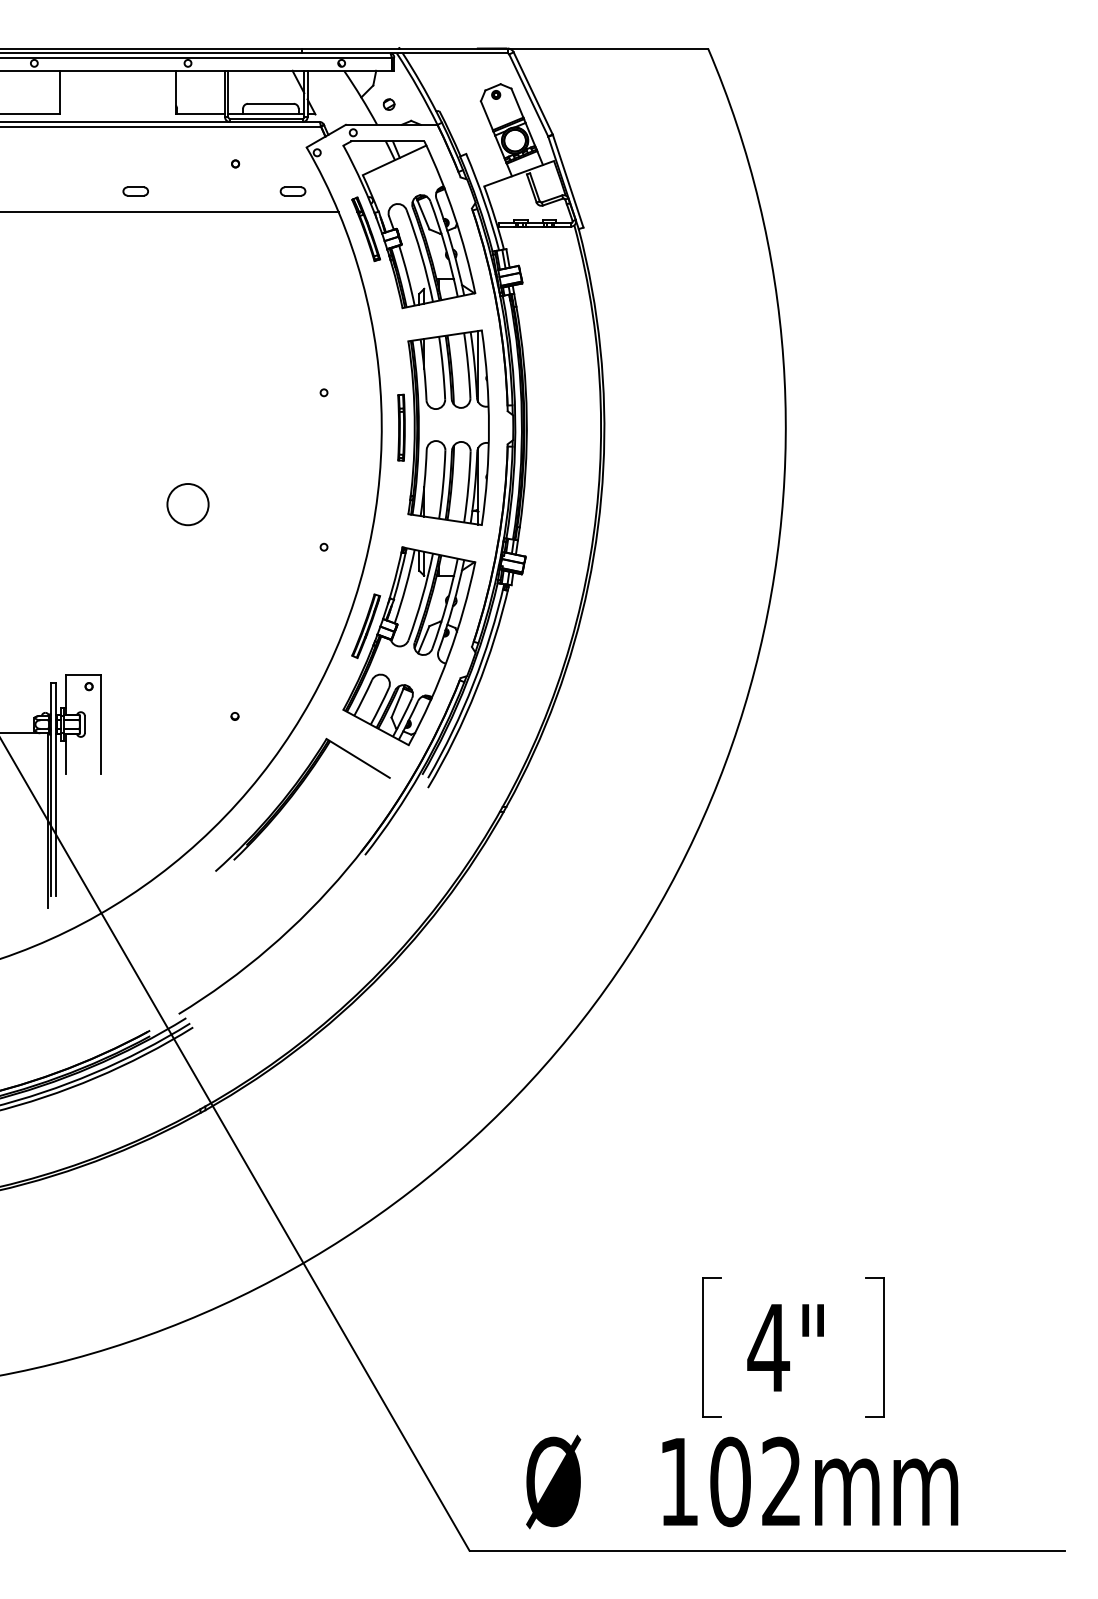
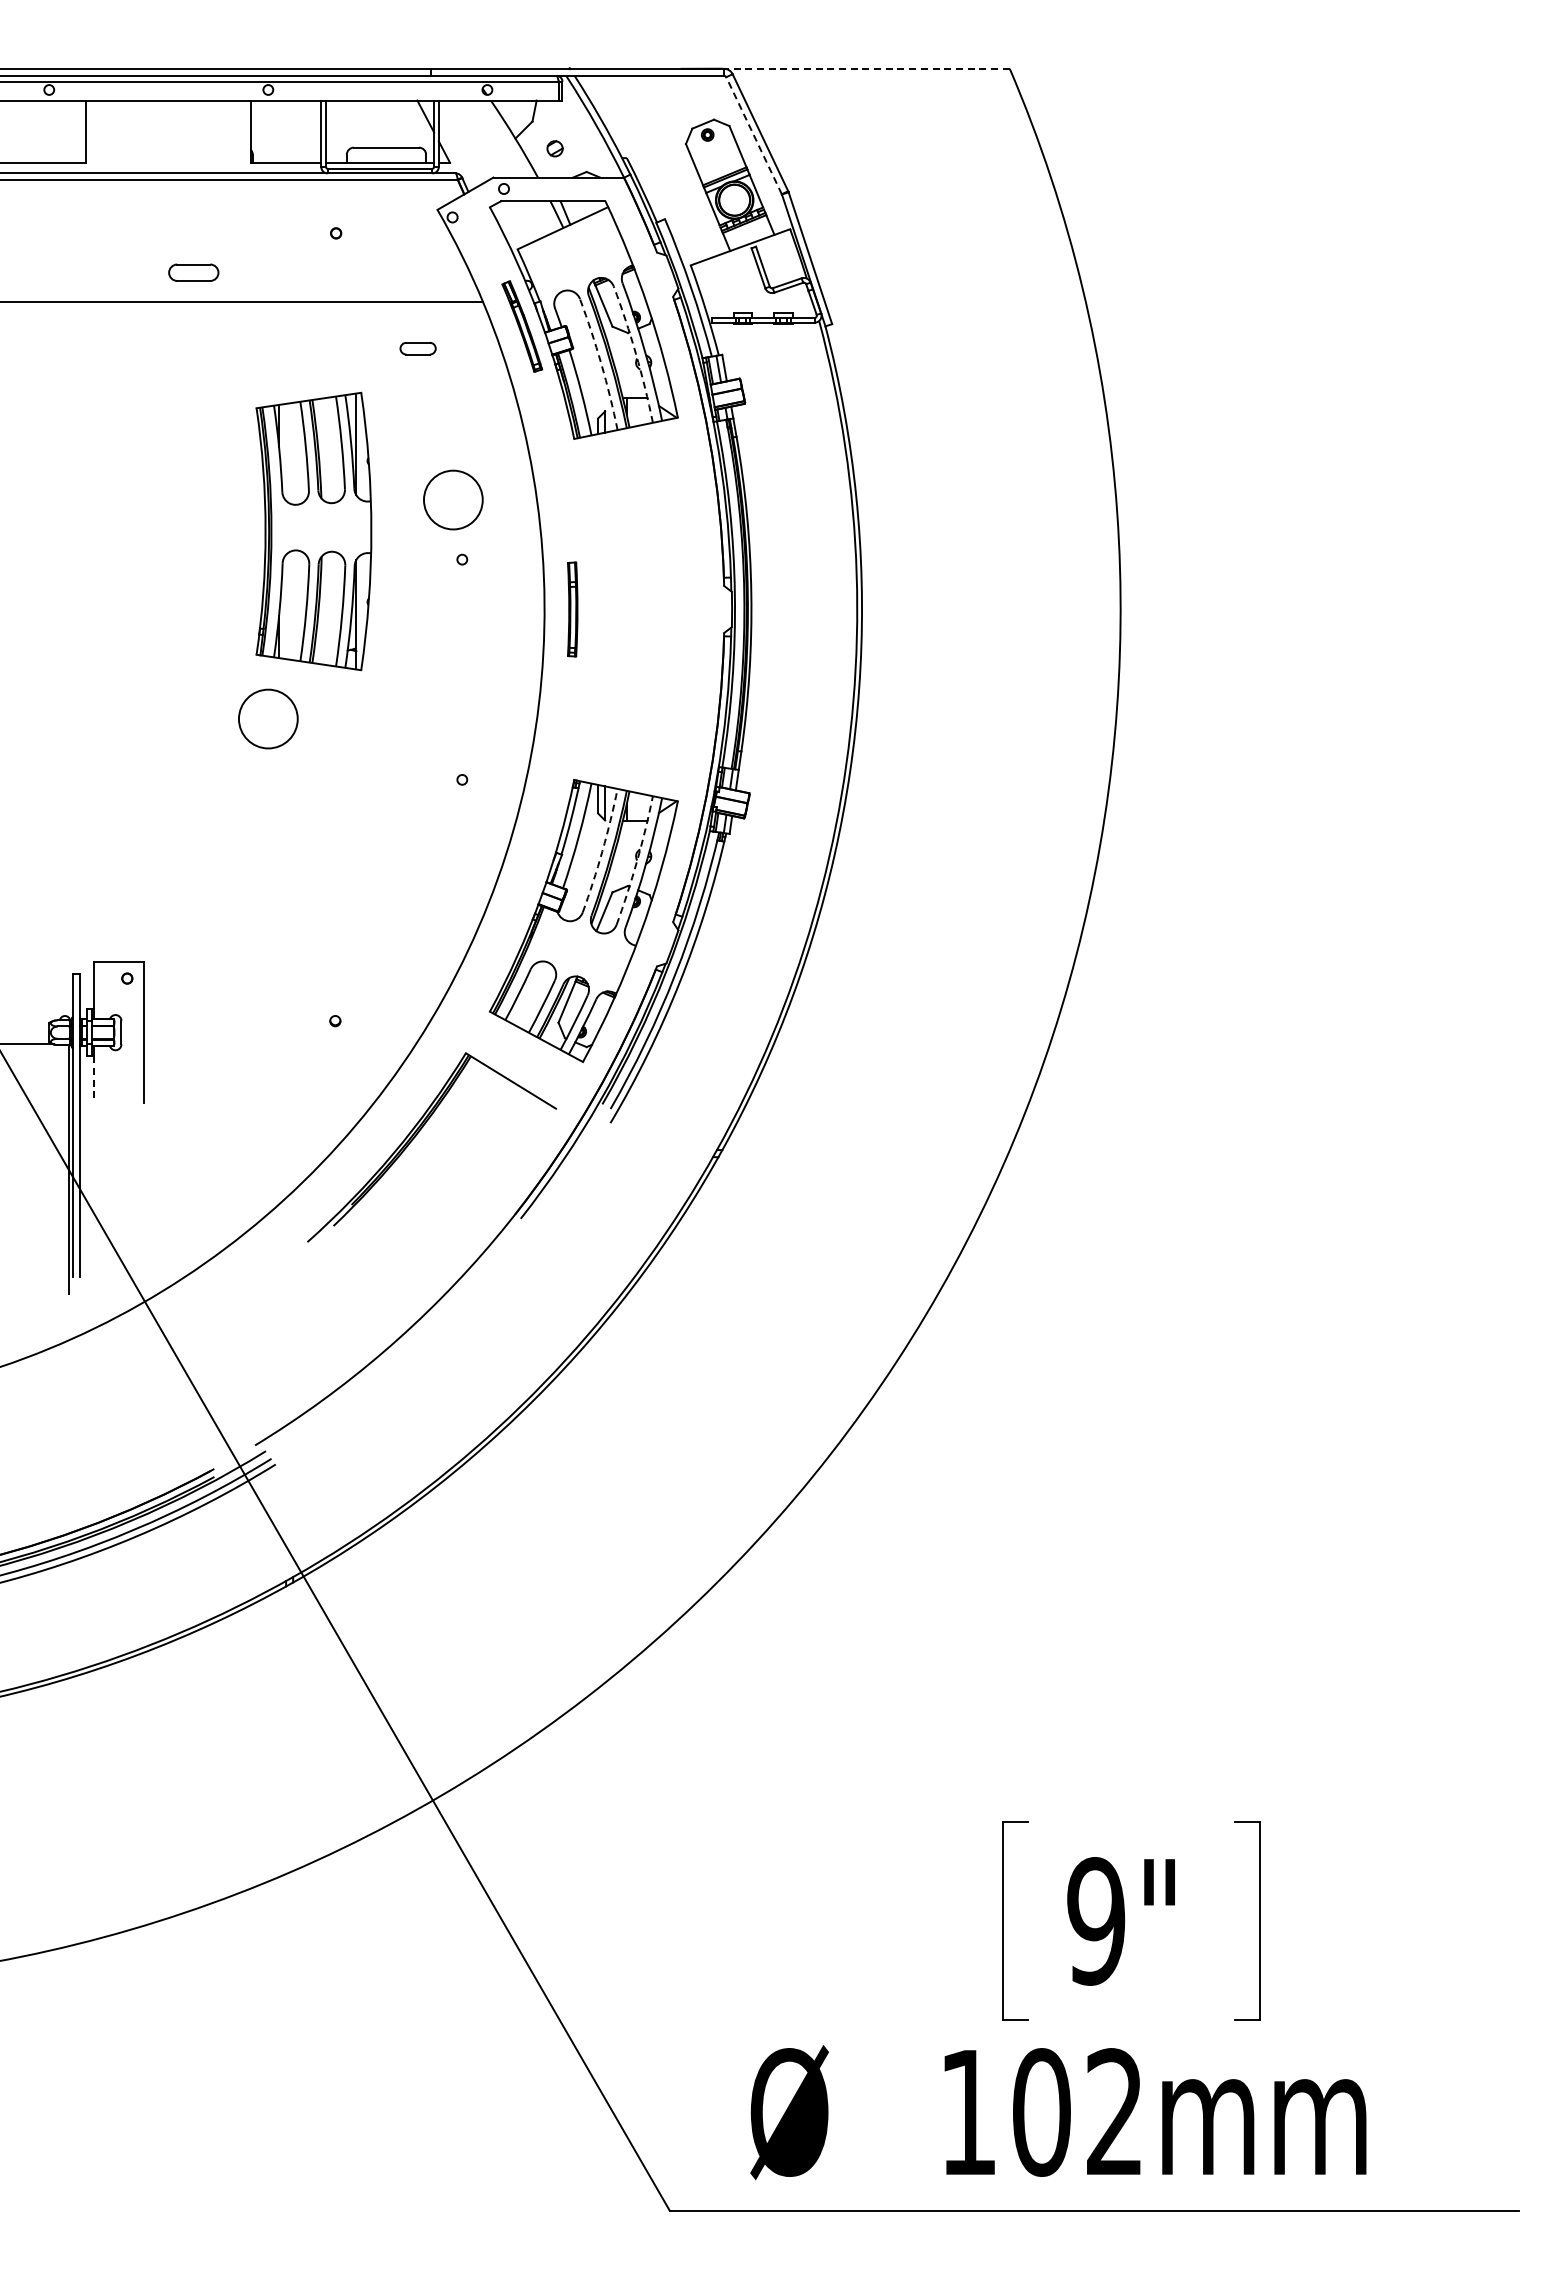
line: (607, 48) -> (866, 68), solid -> dashed
line: (529, 95) -> (754, 135), solid -> dashed
part: (135, 191) -> (193, 272), size x1.4
part: (292, 191) -> (417, 348), moved
arc: (445, 248) -> (635, 353), solid -> dashed
arc: (421, 255) -> (601, 363), solid -> dashed
circle: (317, 350) -> (453, 499), added
part: (448, 427) -> (313, 531), moved
arc: (422, 597) -> (602, 851), solid -> dashed
arc: (446, 604) -> (637, 861), solid -> dashed
part: (366, 626) -> (522, 892), removed
line: (66, 757) -> (94, 1079), solid -> dashed
text: (768, 1347) -> (1095, 1921), 4" -> 9"

